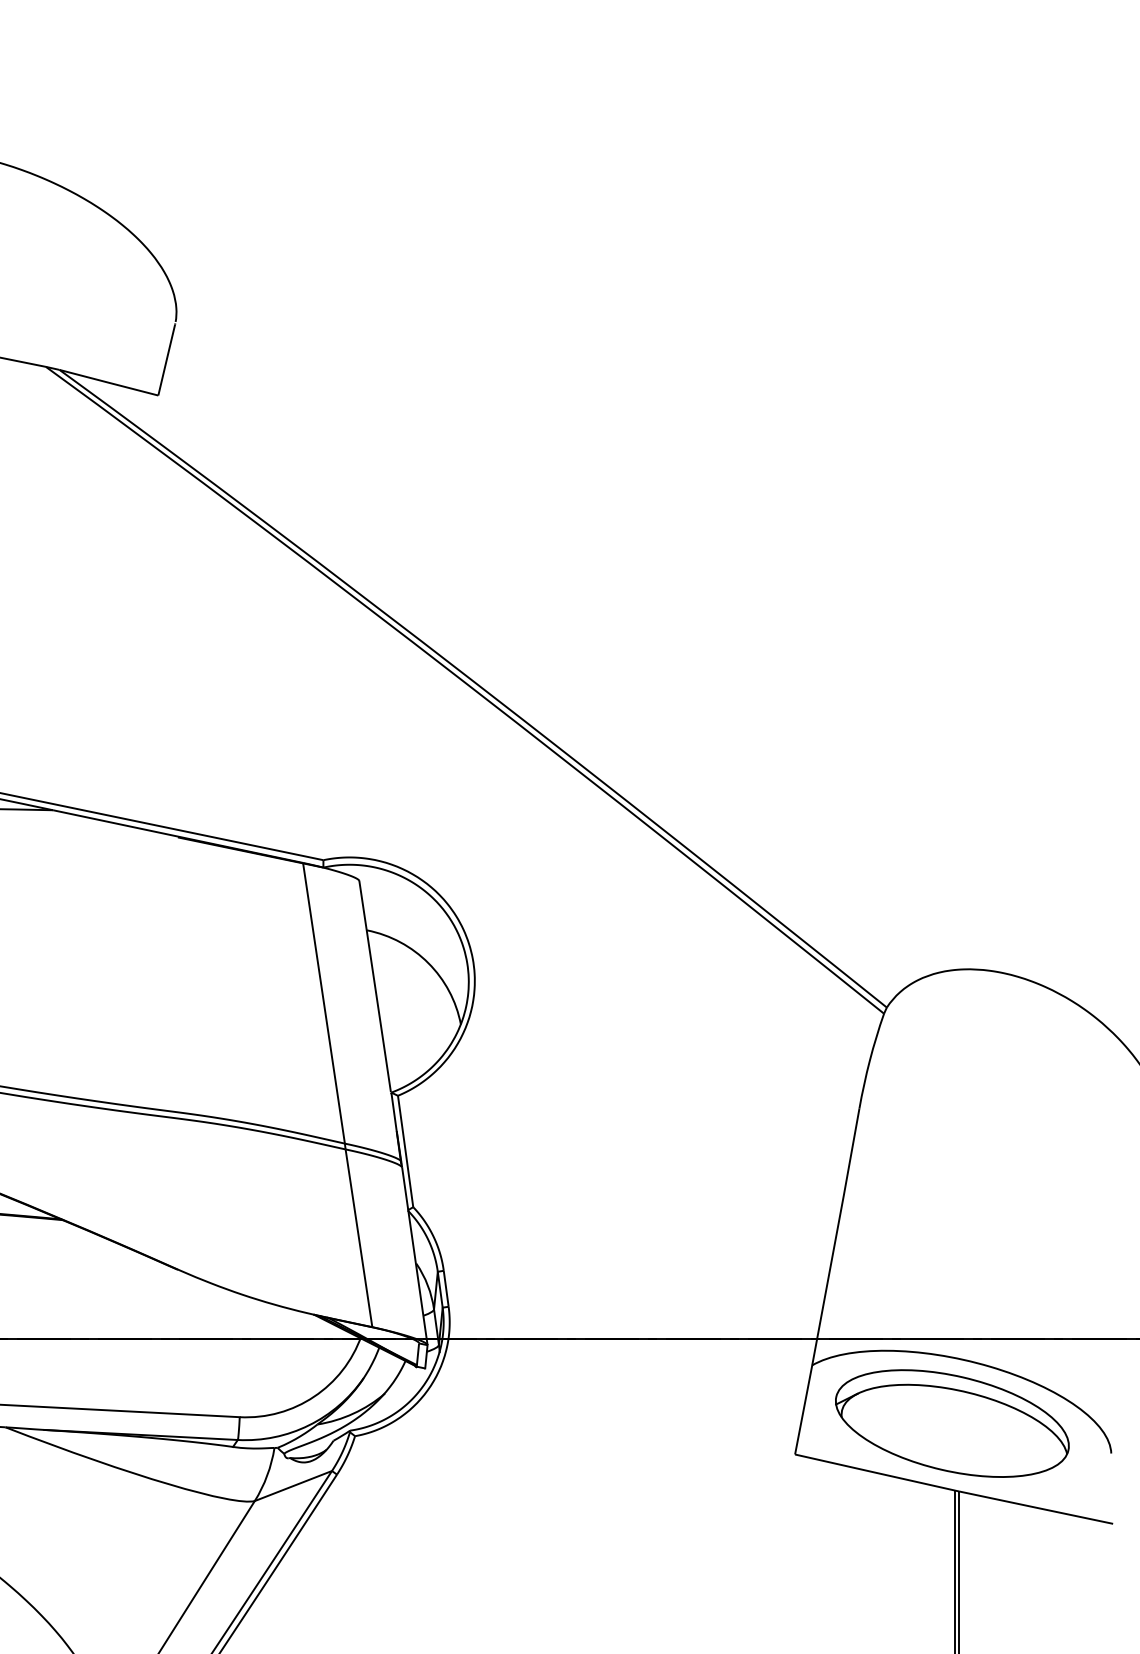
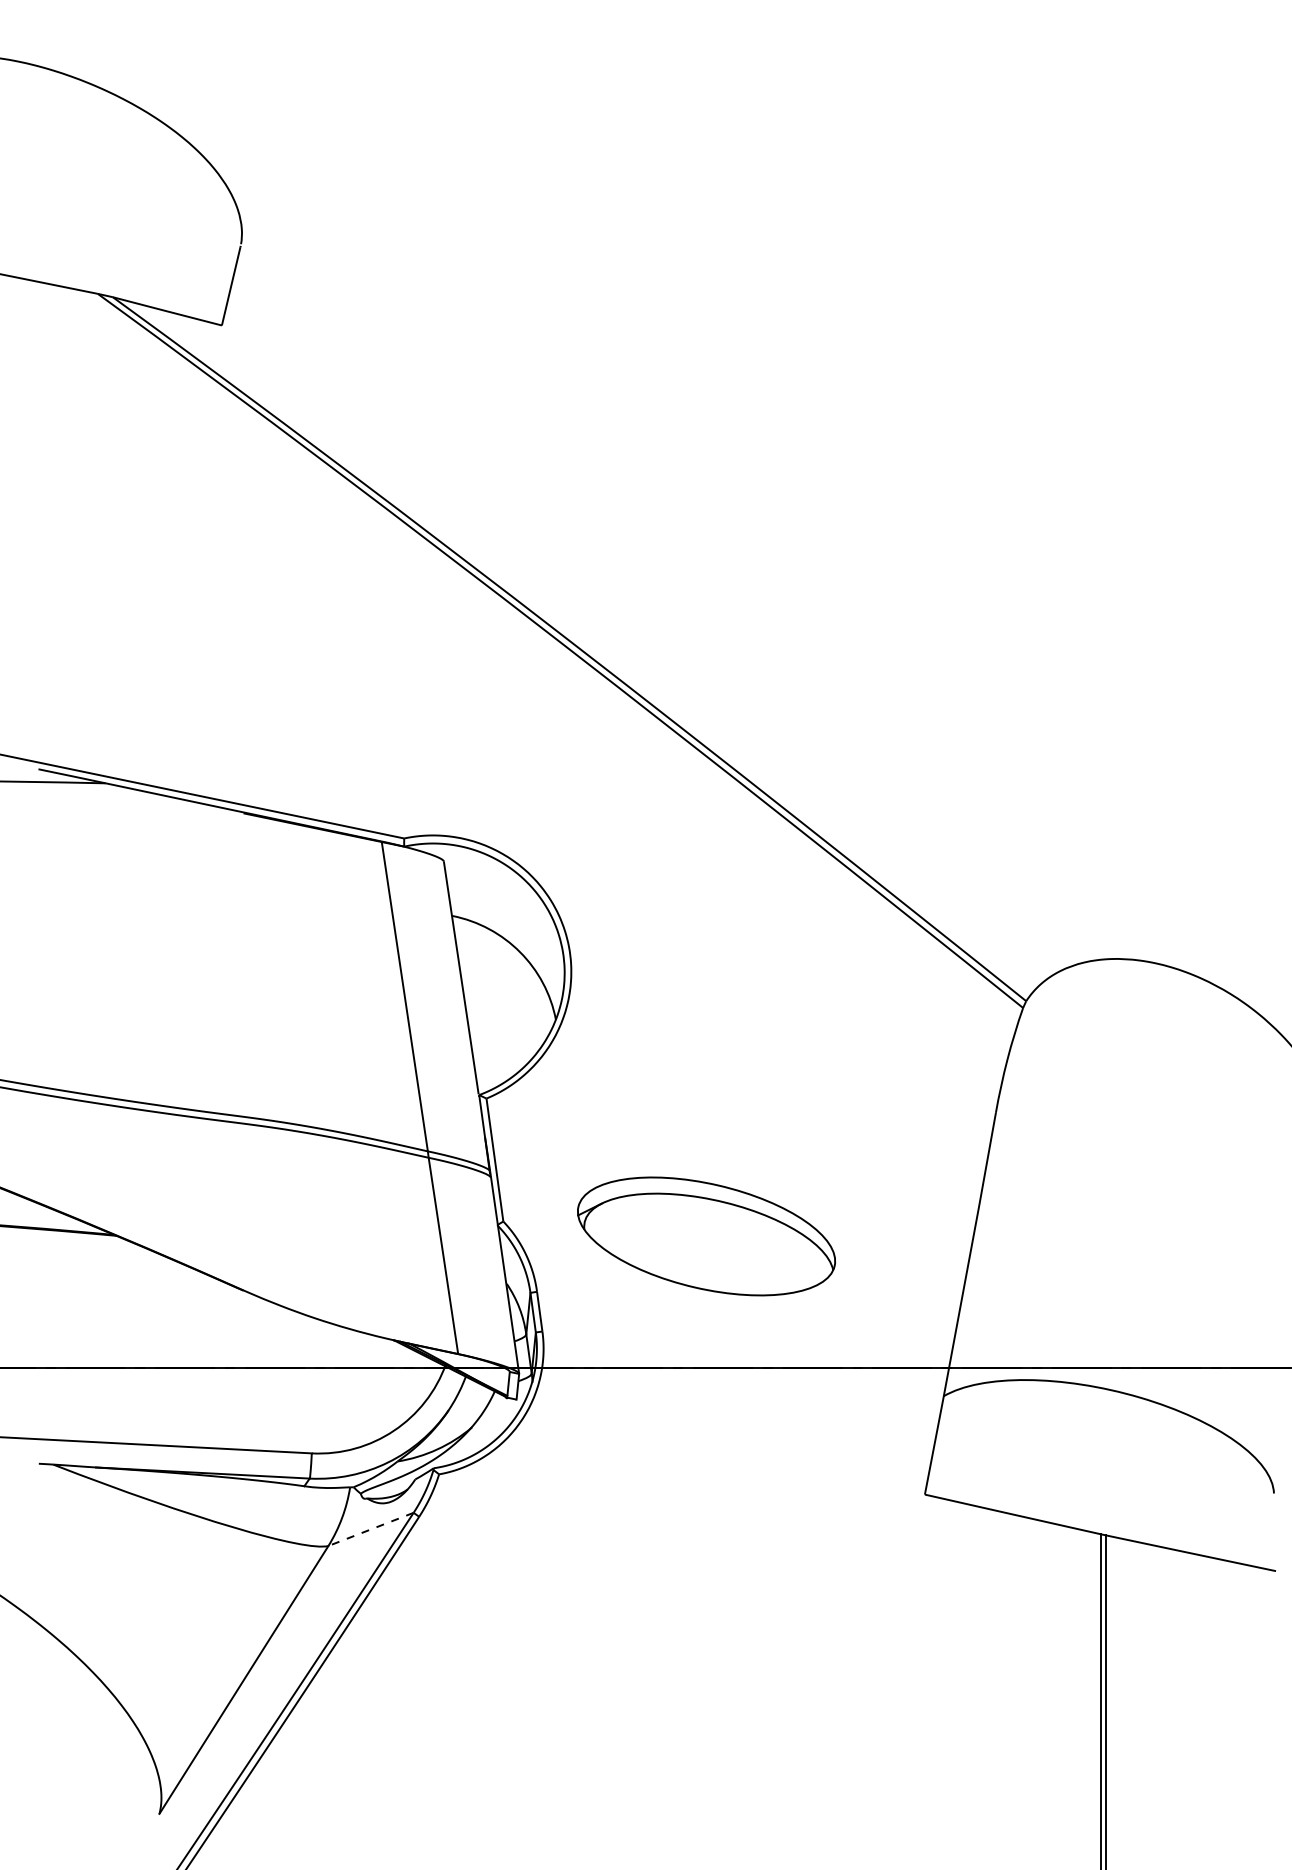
part: (952, 1423) -> (706, 1236), moved
line: (293, 1486) -> (371, 1529), solid -> dashed

